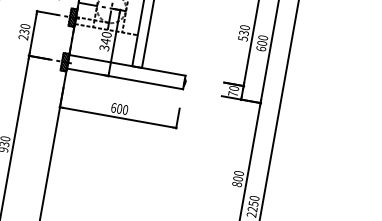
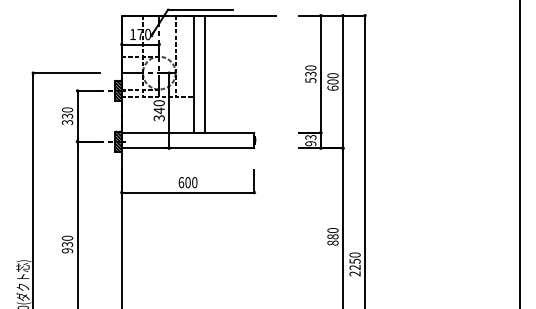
text: (23, 37) -> (67, 122), 230 -> 330
text: (233, 91) -> (310, 140), 70 -> 93
text: (238, 178) -> (333, 236), 800 -> 880

